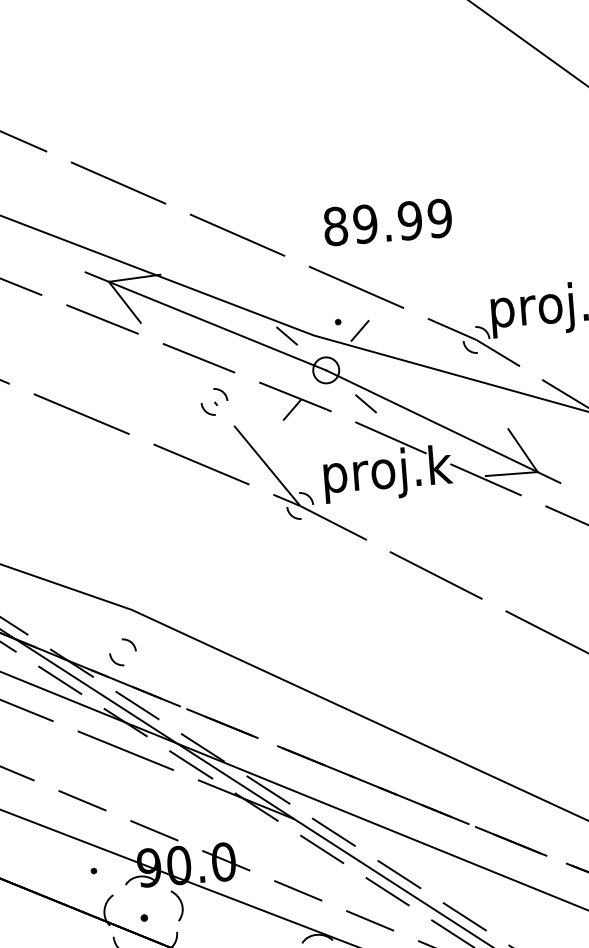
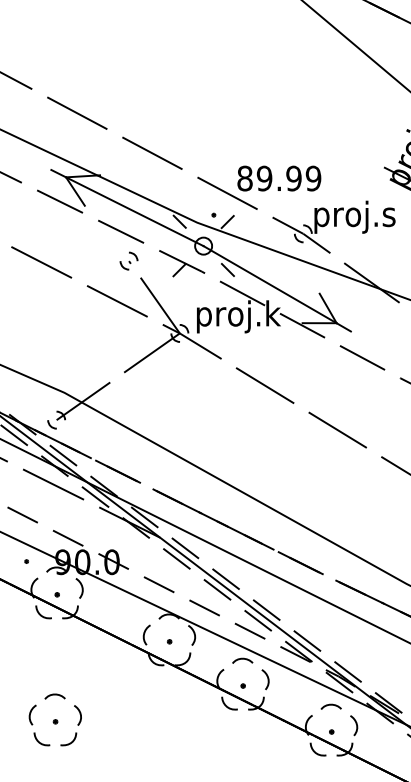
text: (388, 222) -> (279, 178), moved
line: (210, 578) -> (117, 376), added

